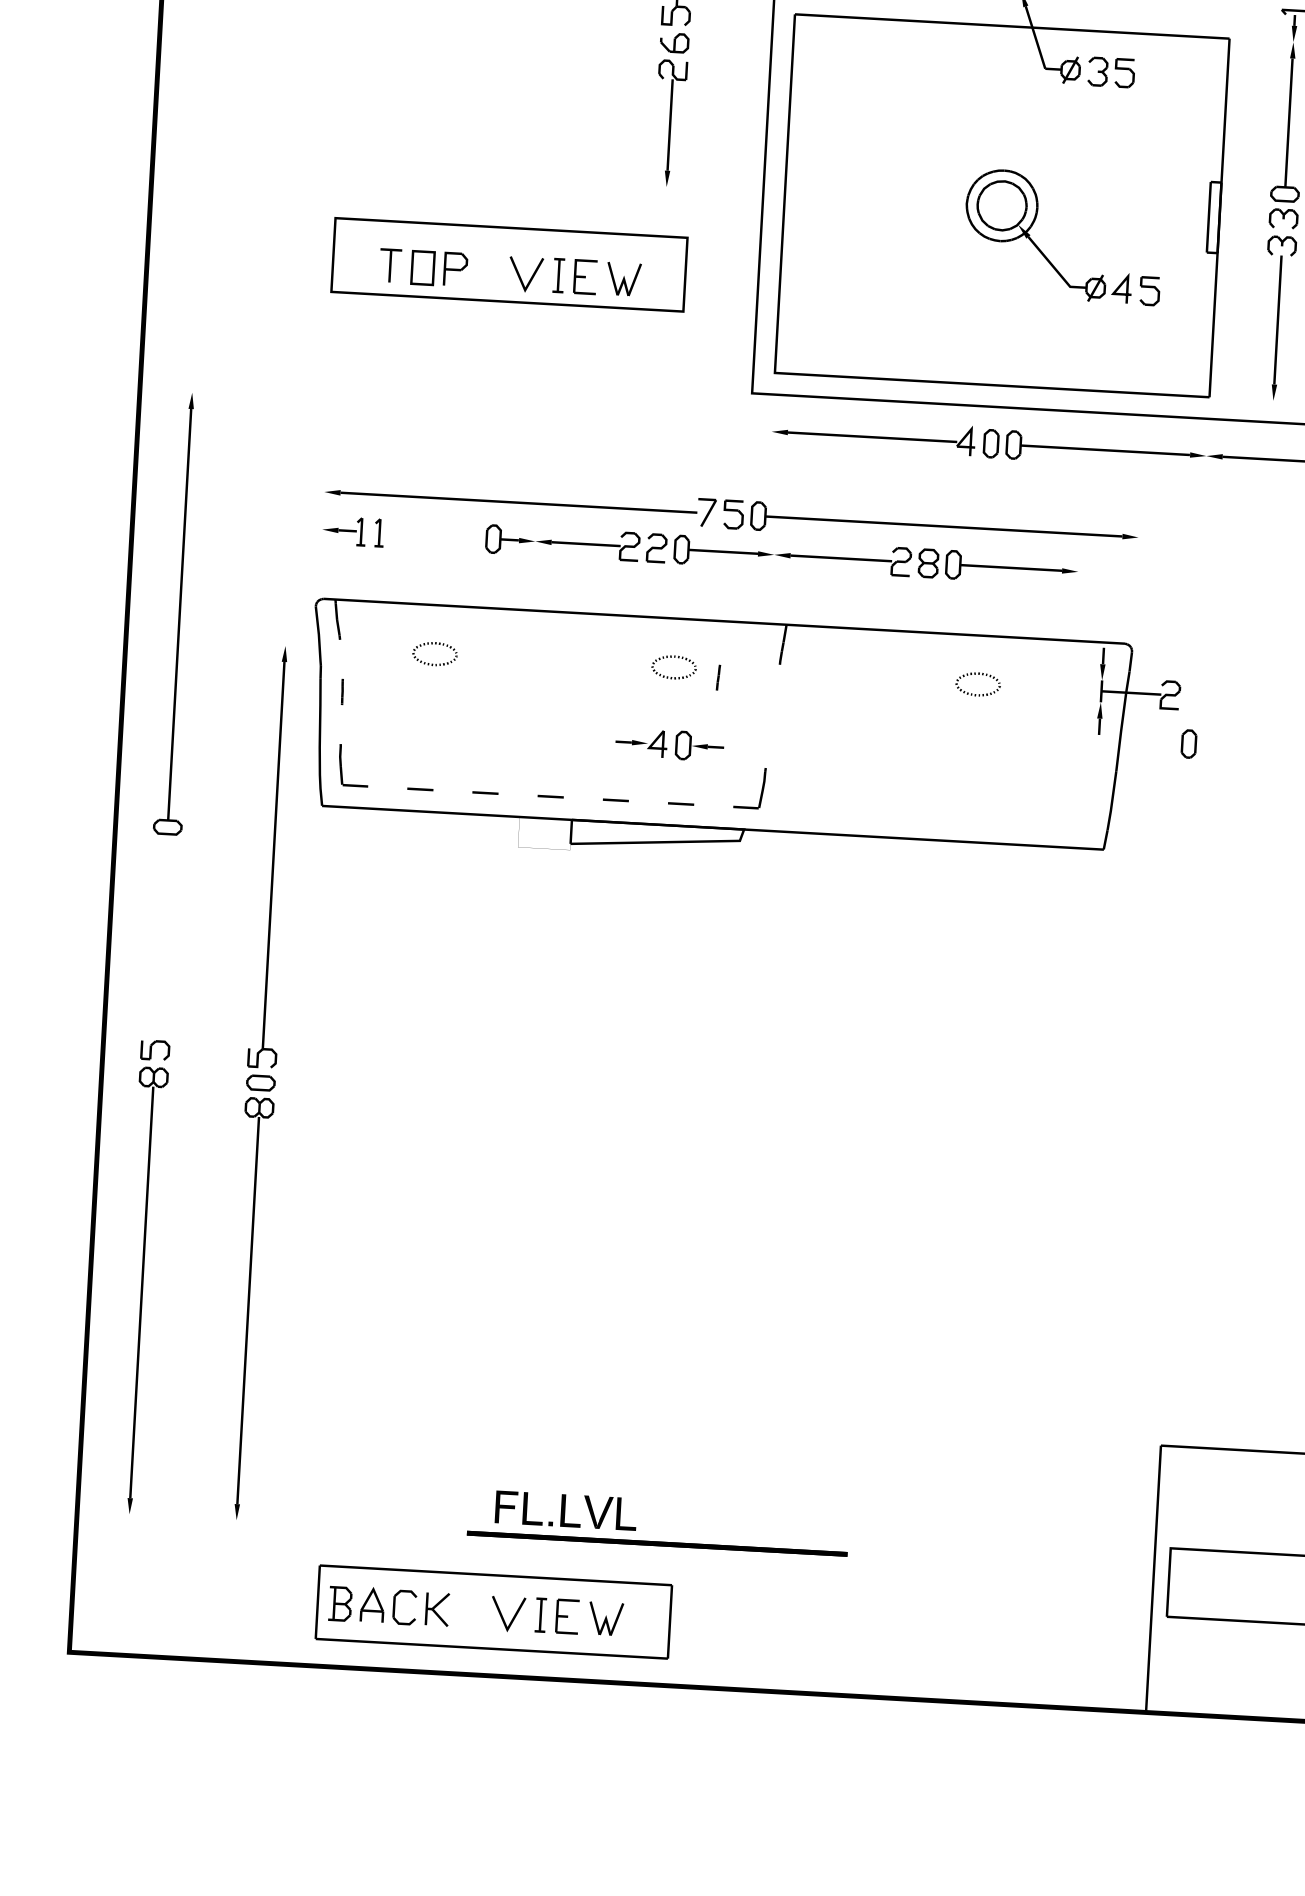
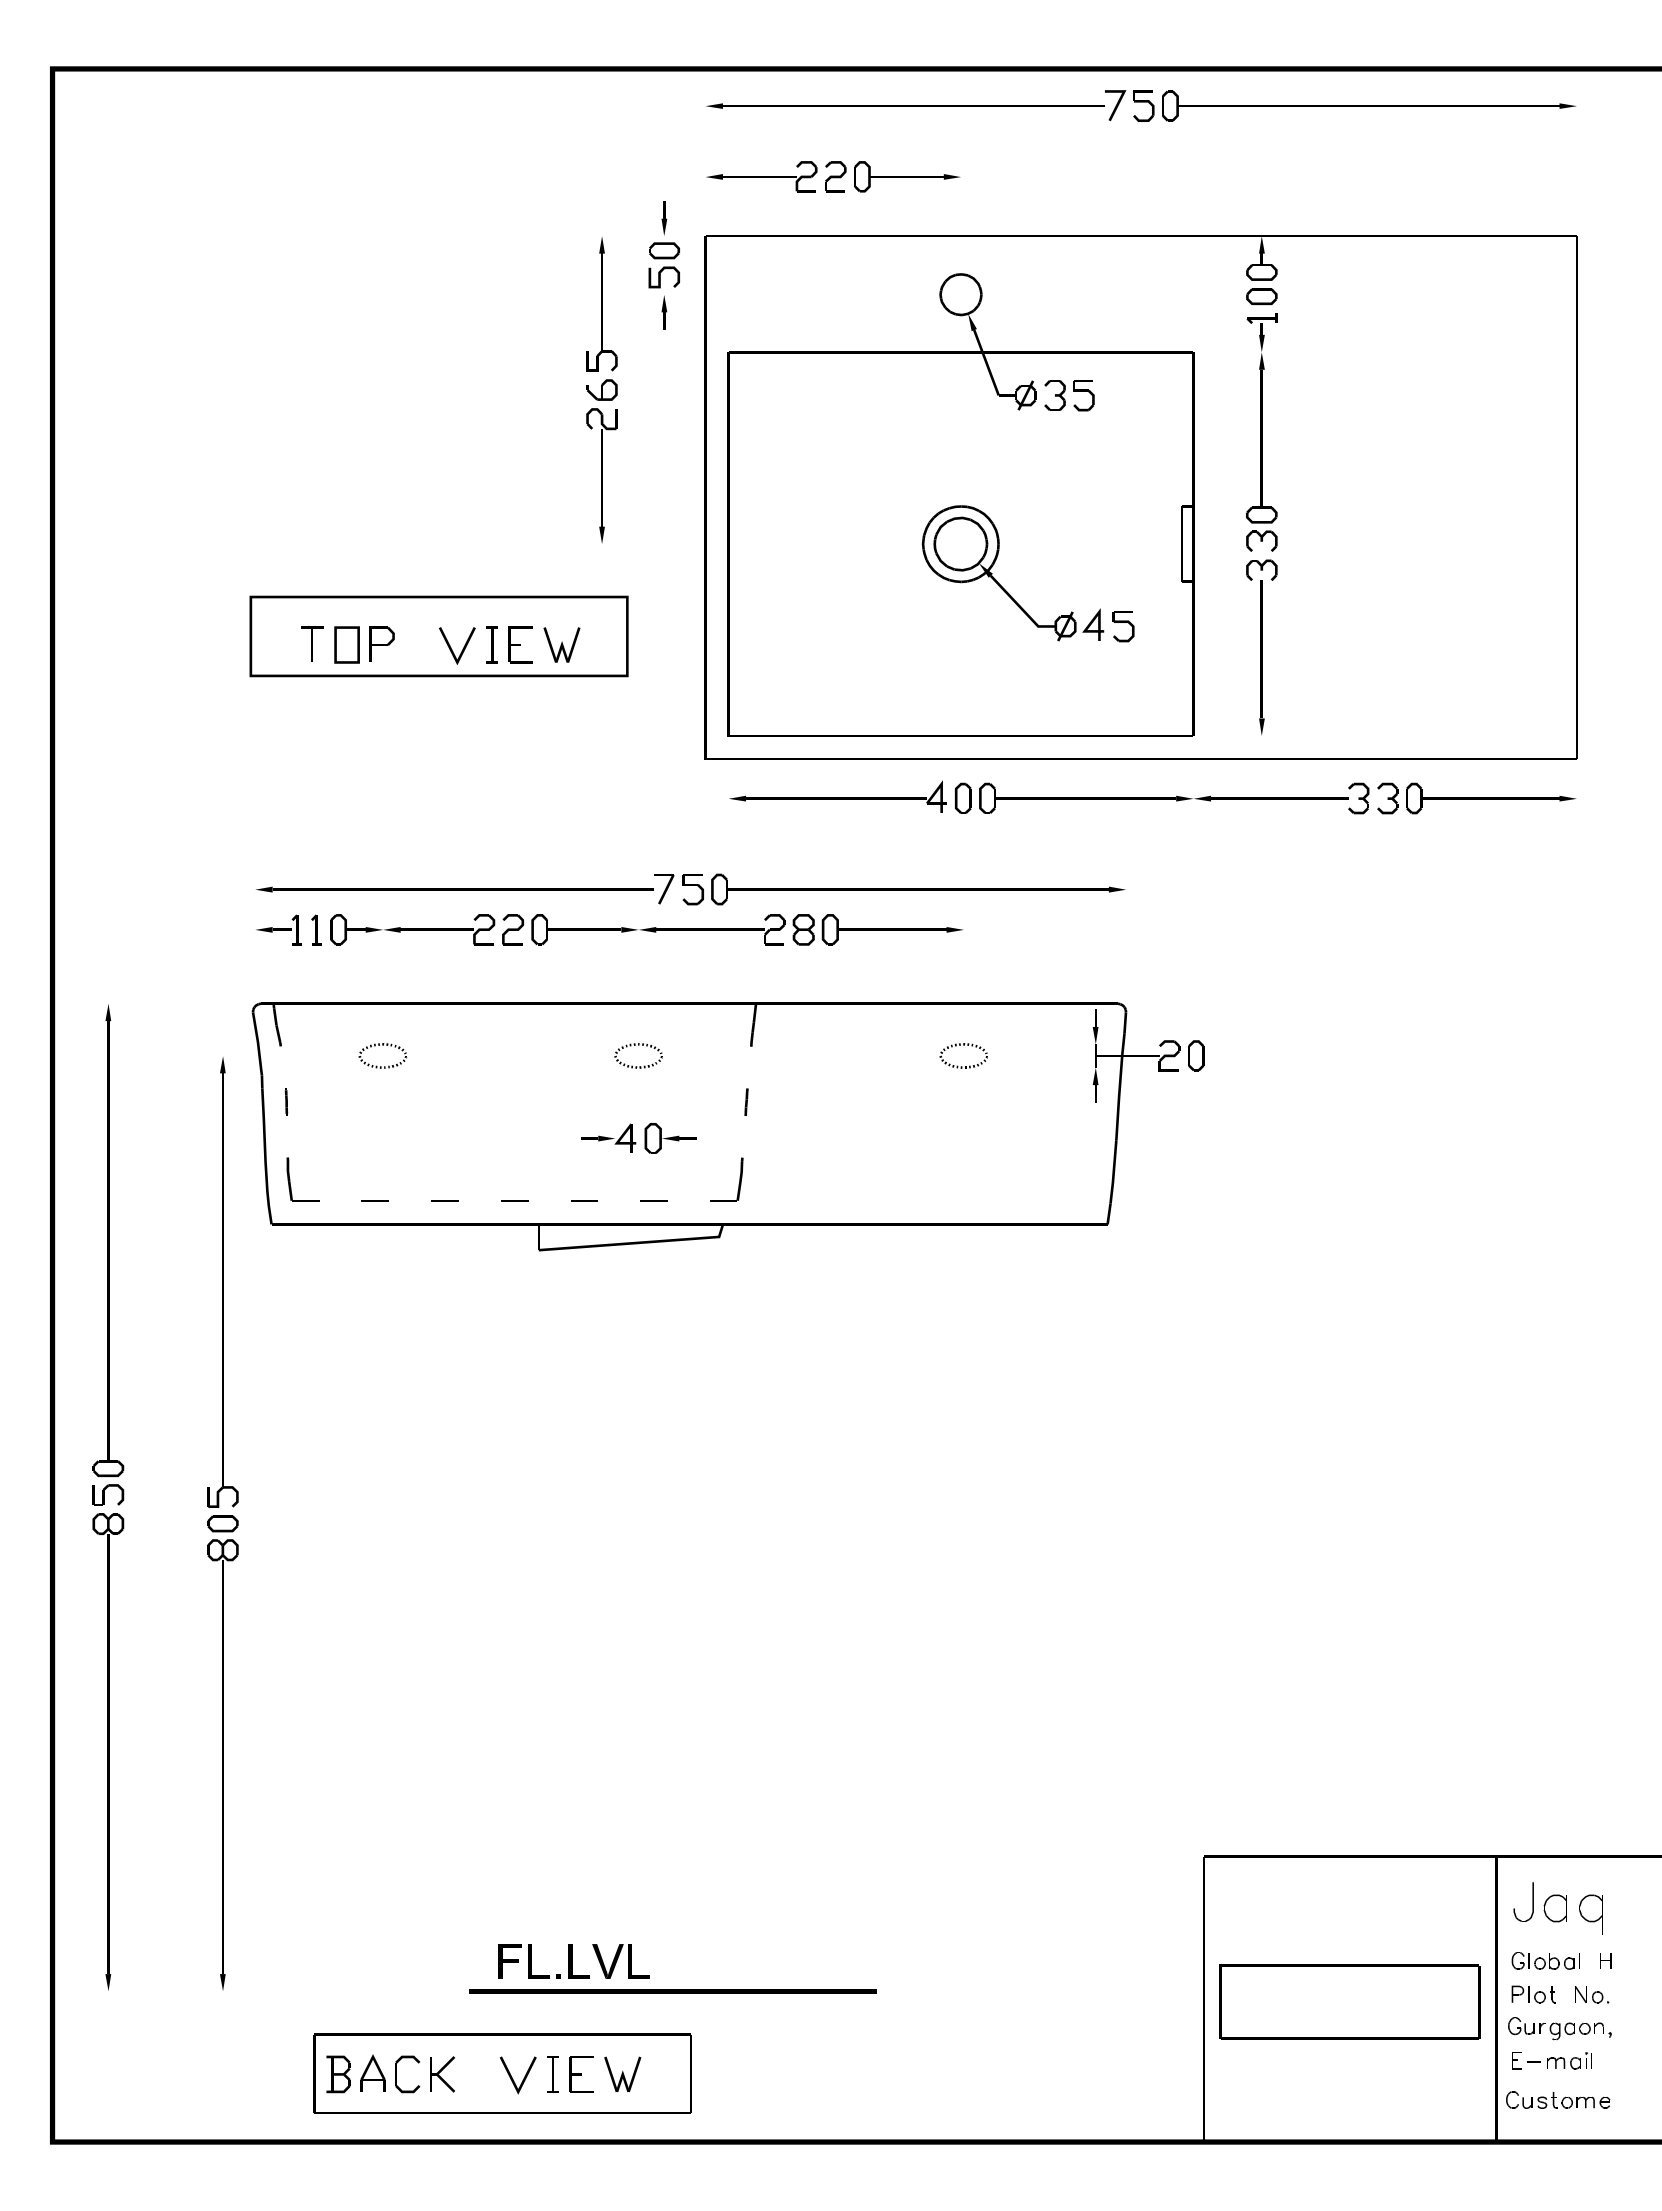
part: (781, 554) -> (646, 929), moved
part: (179, 614) -> (108, 1240), moved
line: (718, 677) -> (746, 1101), moved
part: (1189, 743) -> (1196, 1055), moved

